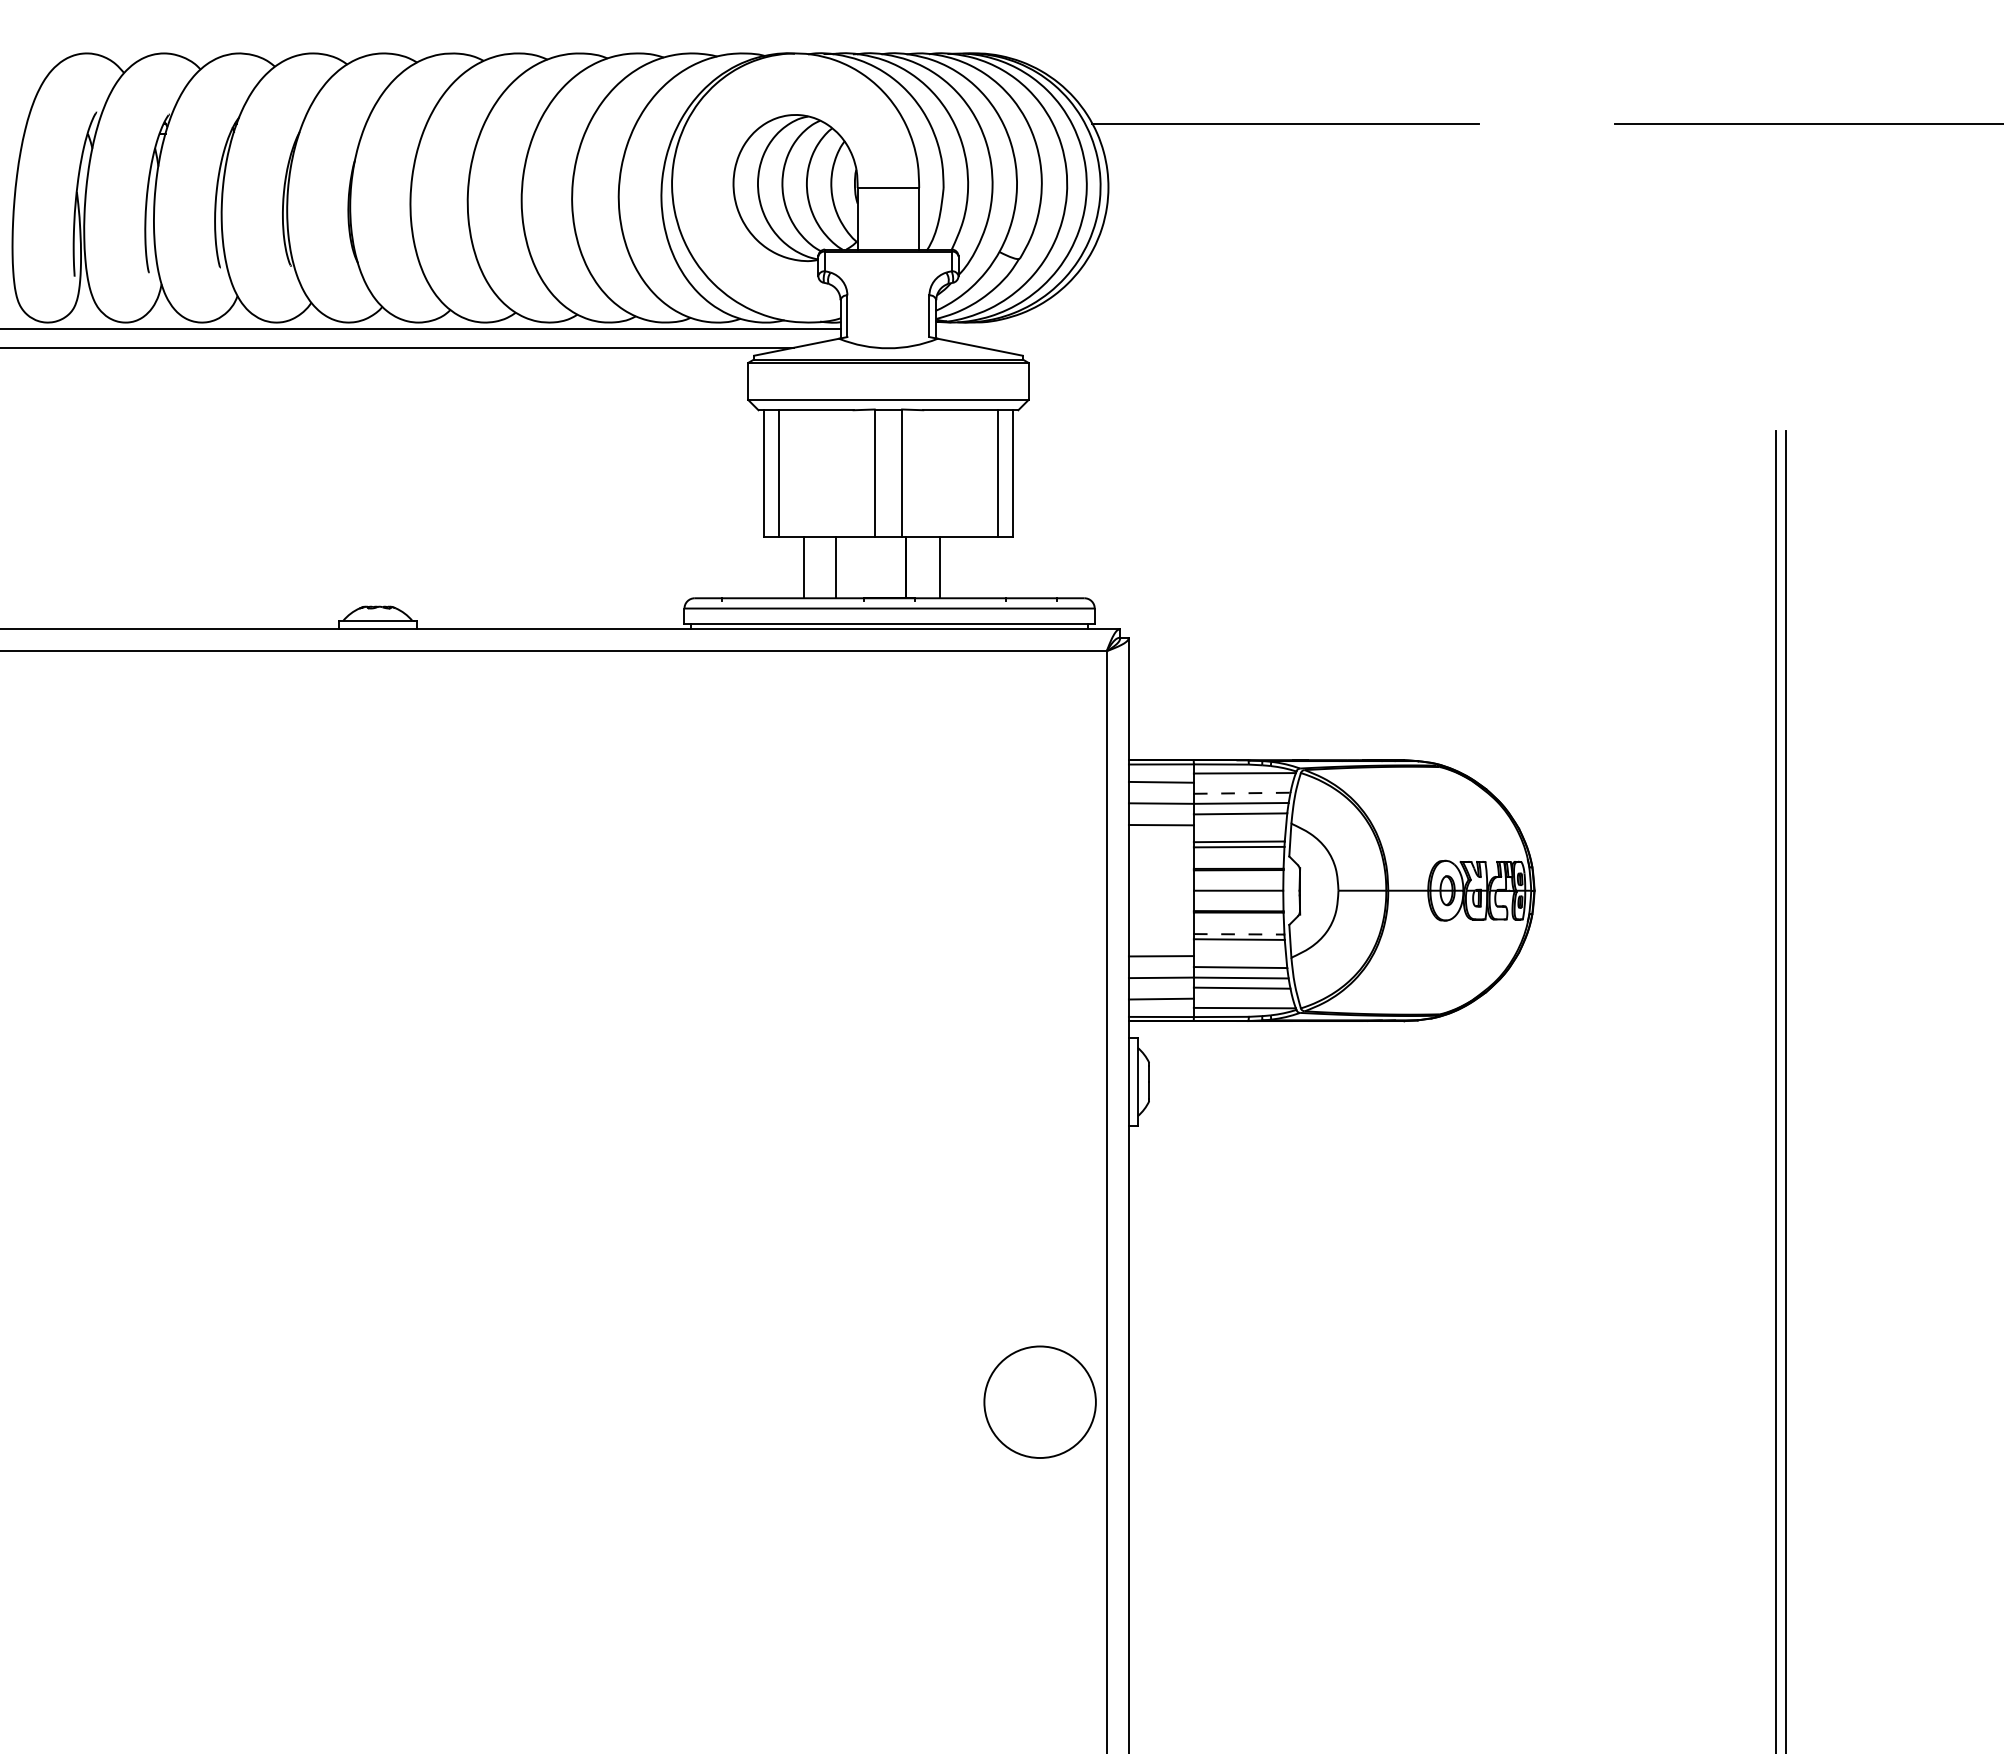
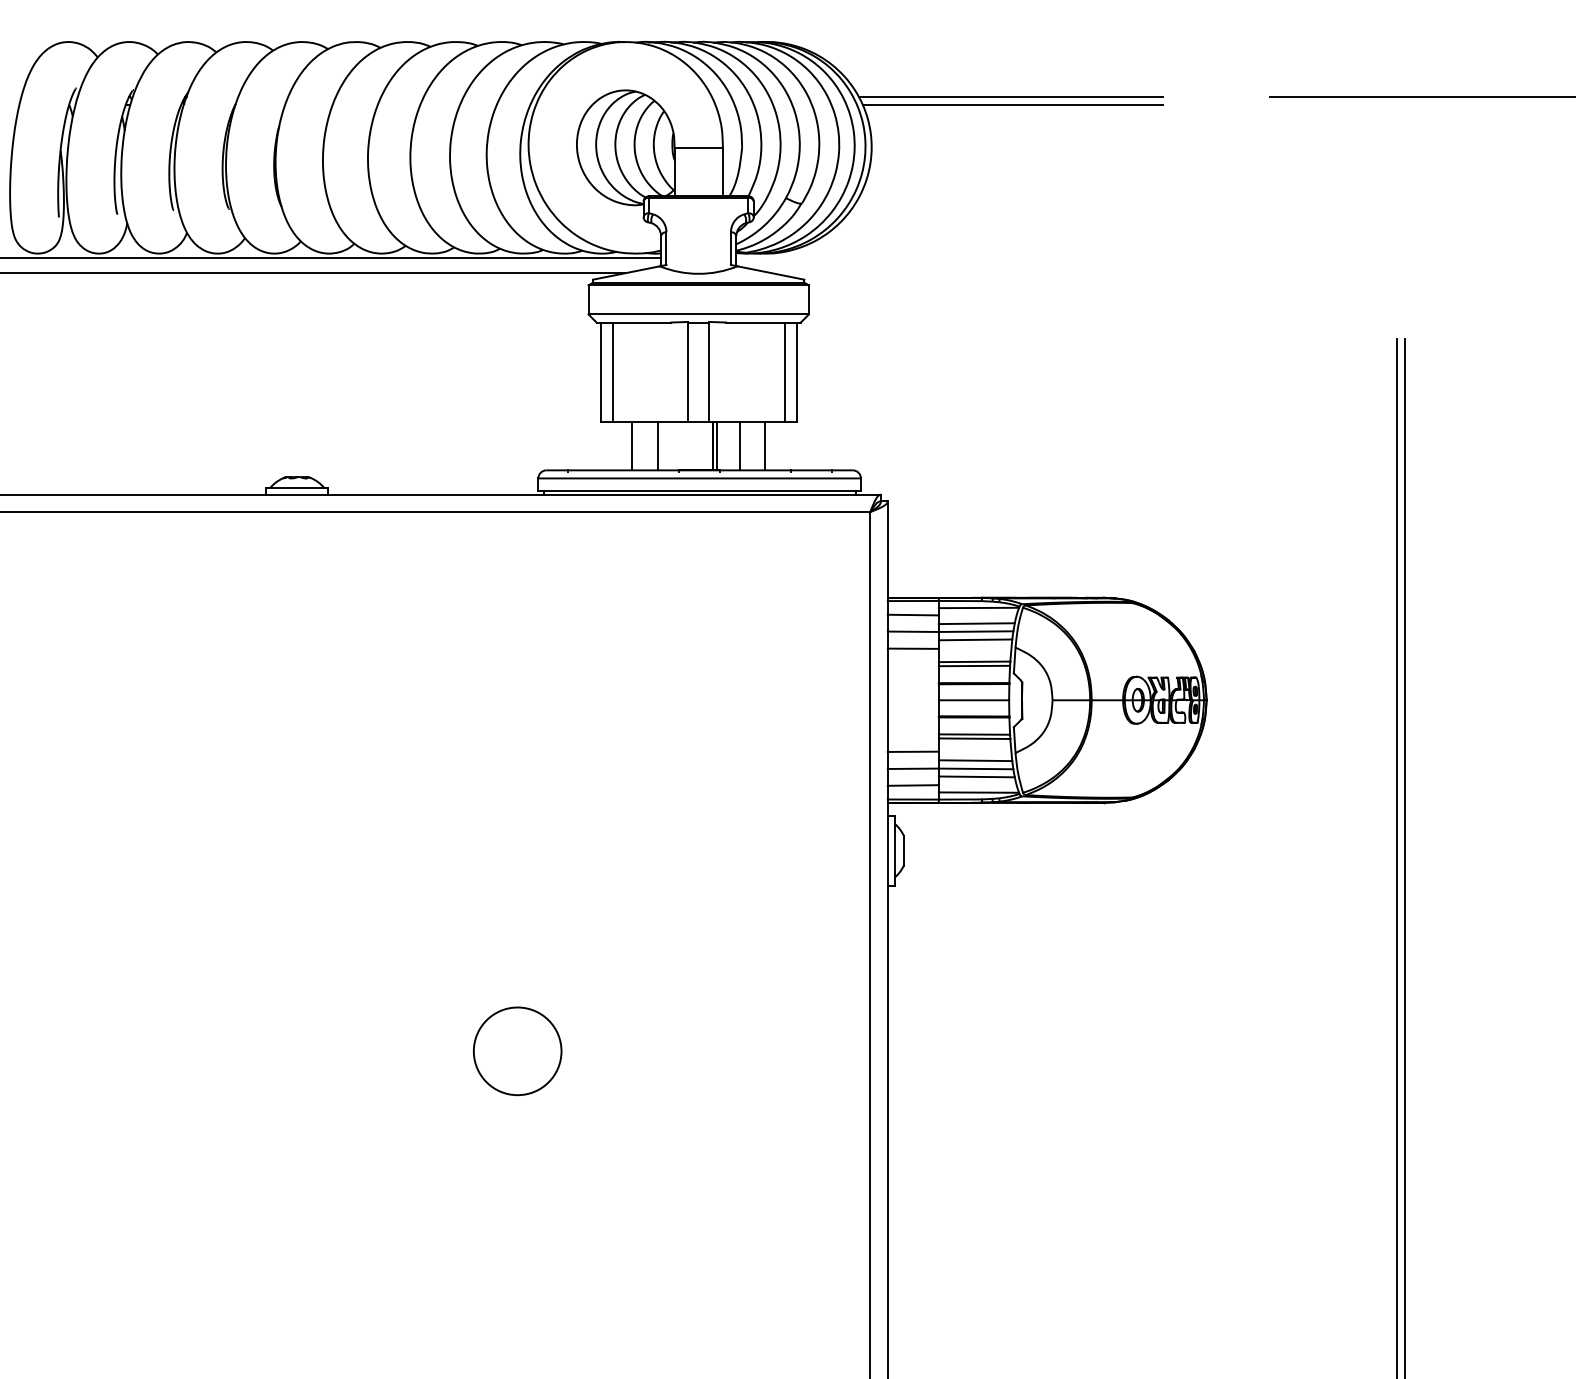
line: (1287, 133) -> (1012, 104), added
line: (911, 567) -> (716, 446), added
line: (973, 567) -> (765, 446), added
line: (1242, 793) -> (977, 623), dashed -> solid
line: (1239, 934) -> (974, 734), dashed -> solid
circle: (1039, 1401) -> (517, 1050), moved

